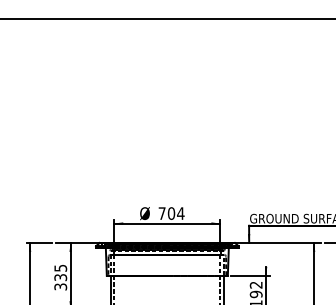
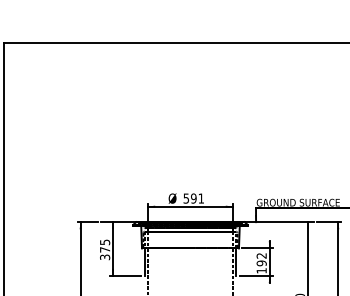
text: (171, 213) -> (193, 198), 704 -> 591
text: (61, 277) -> (105, 249), 335 -> 375

